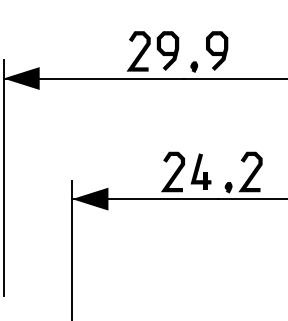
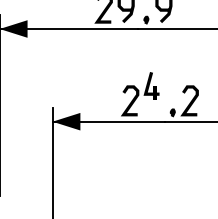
part: (200, 171) -> (151, 85), moved

